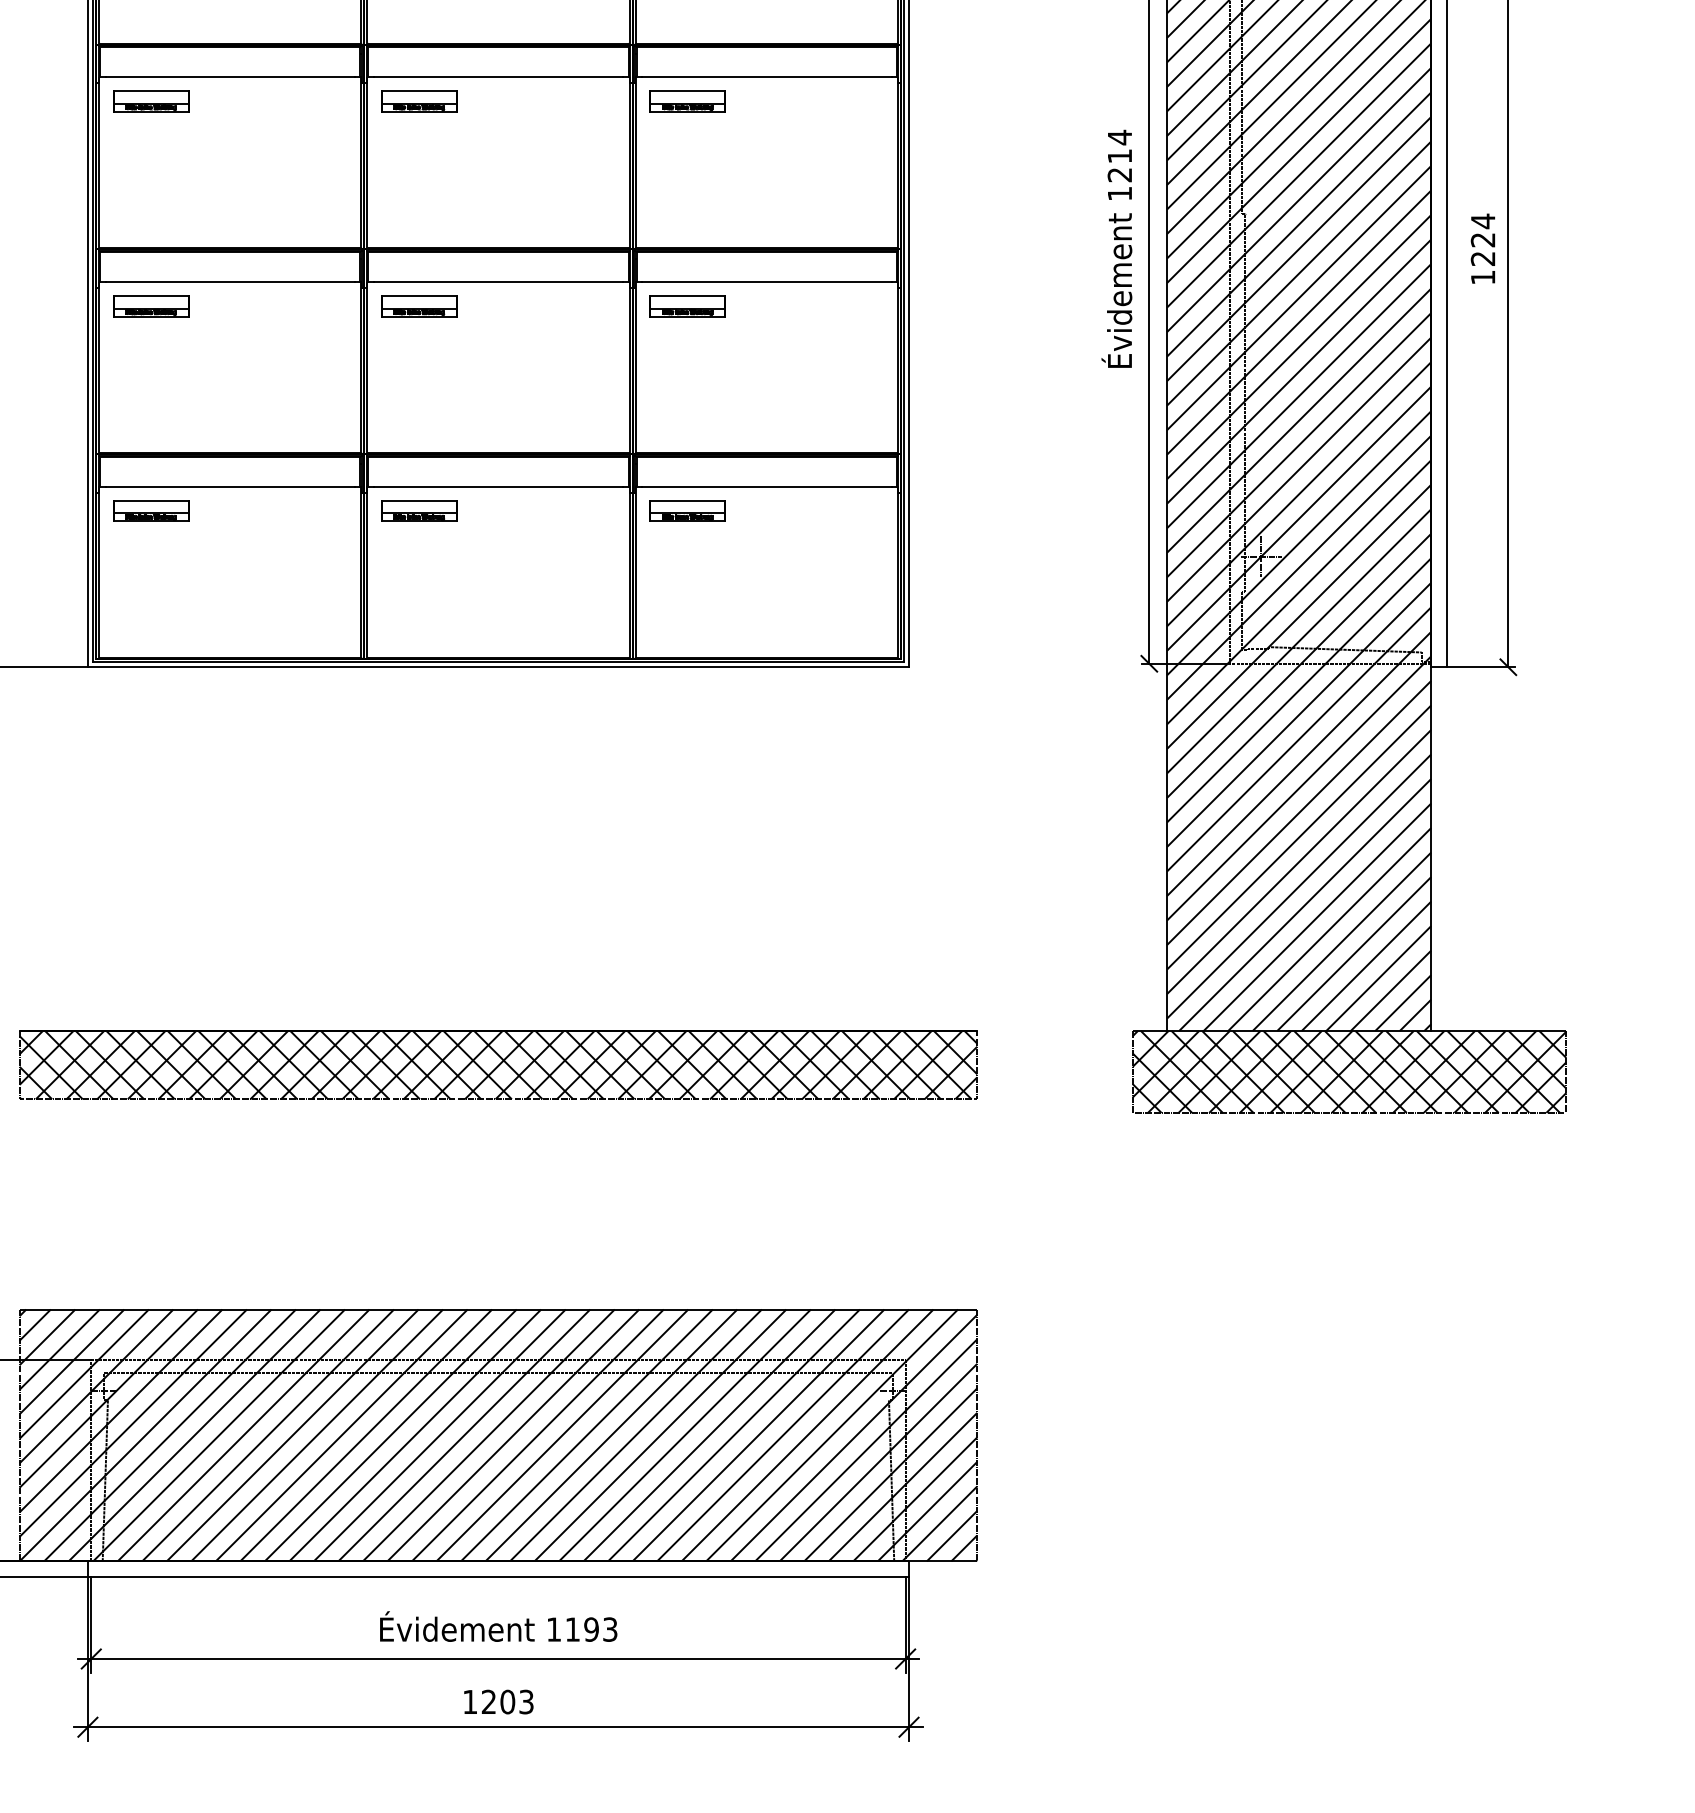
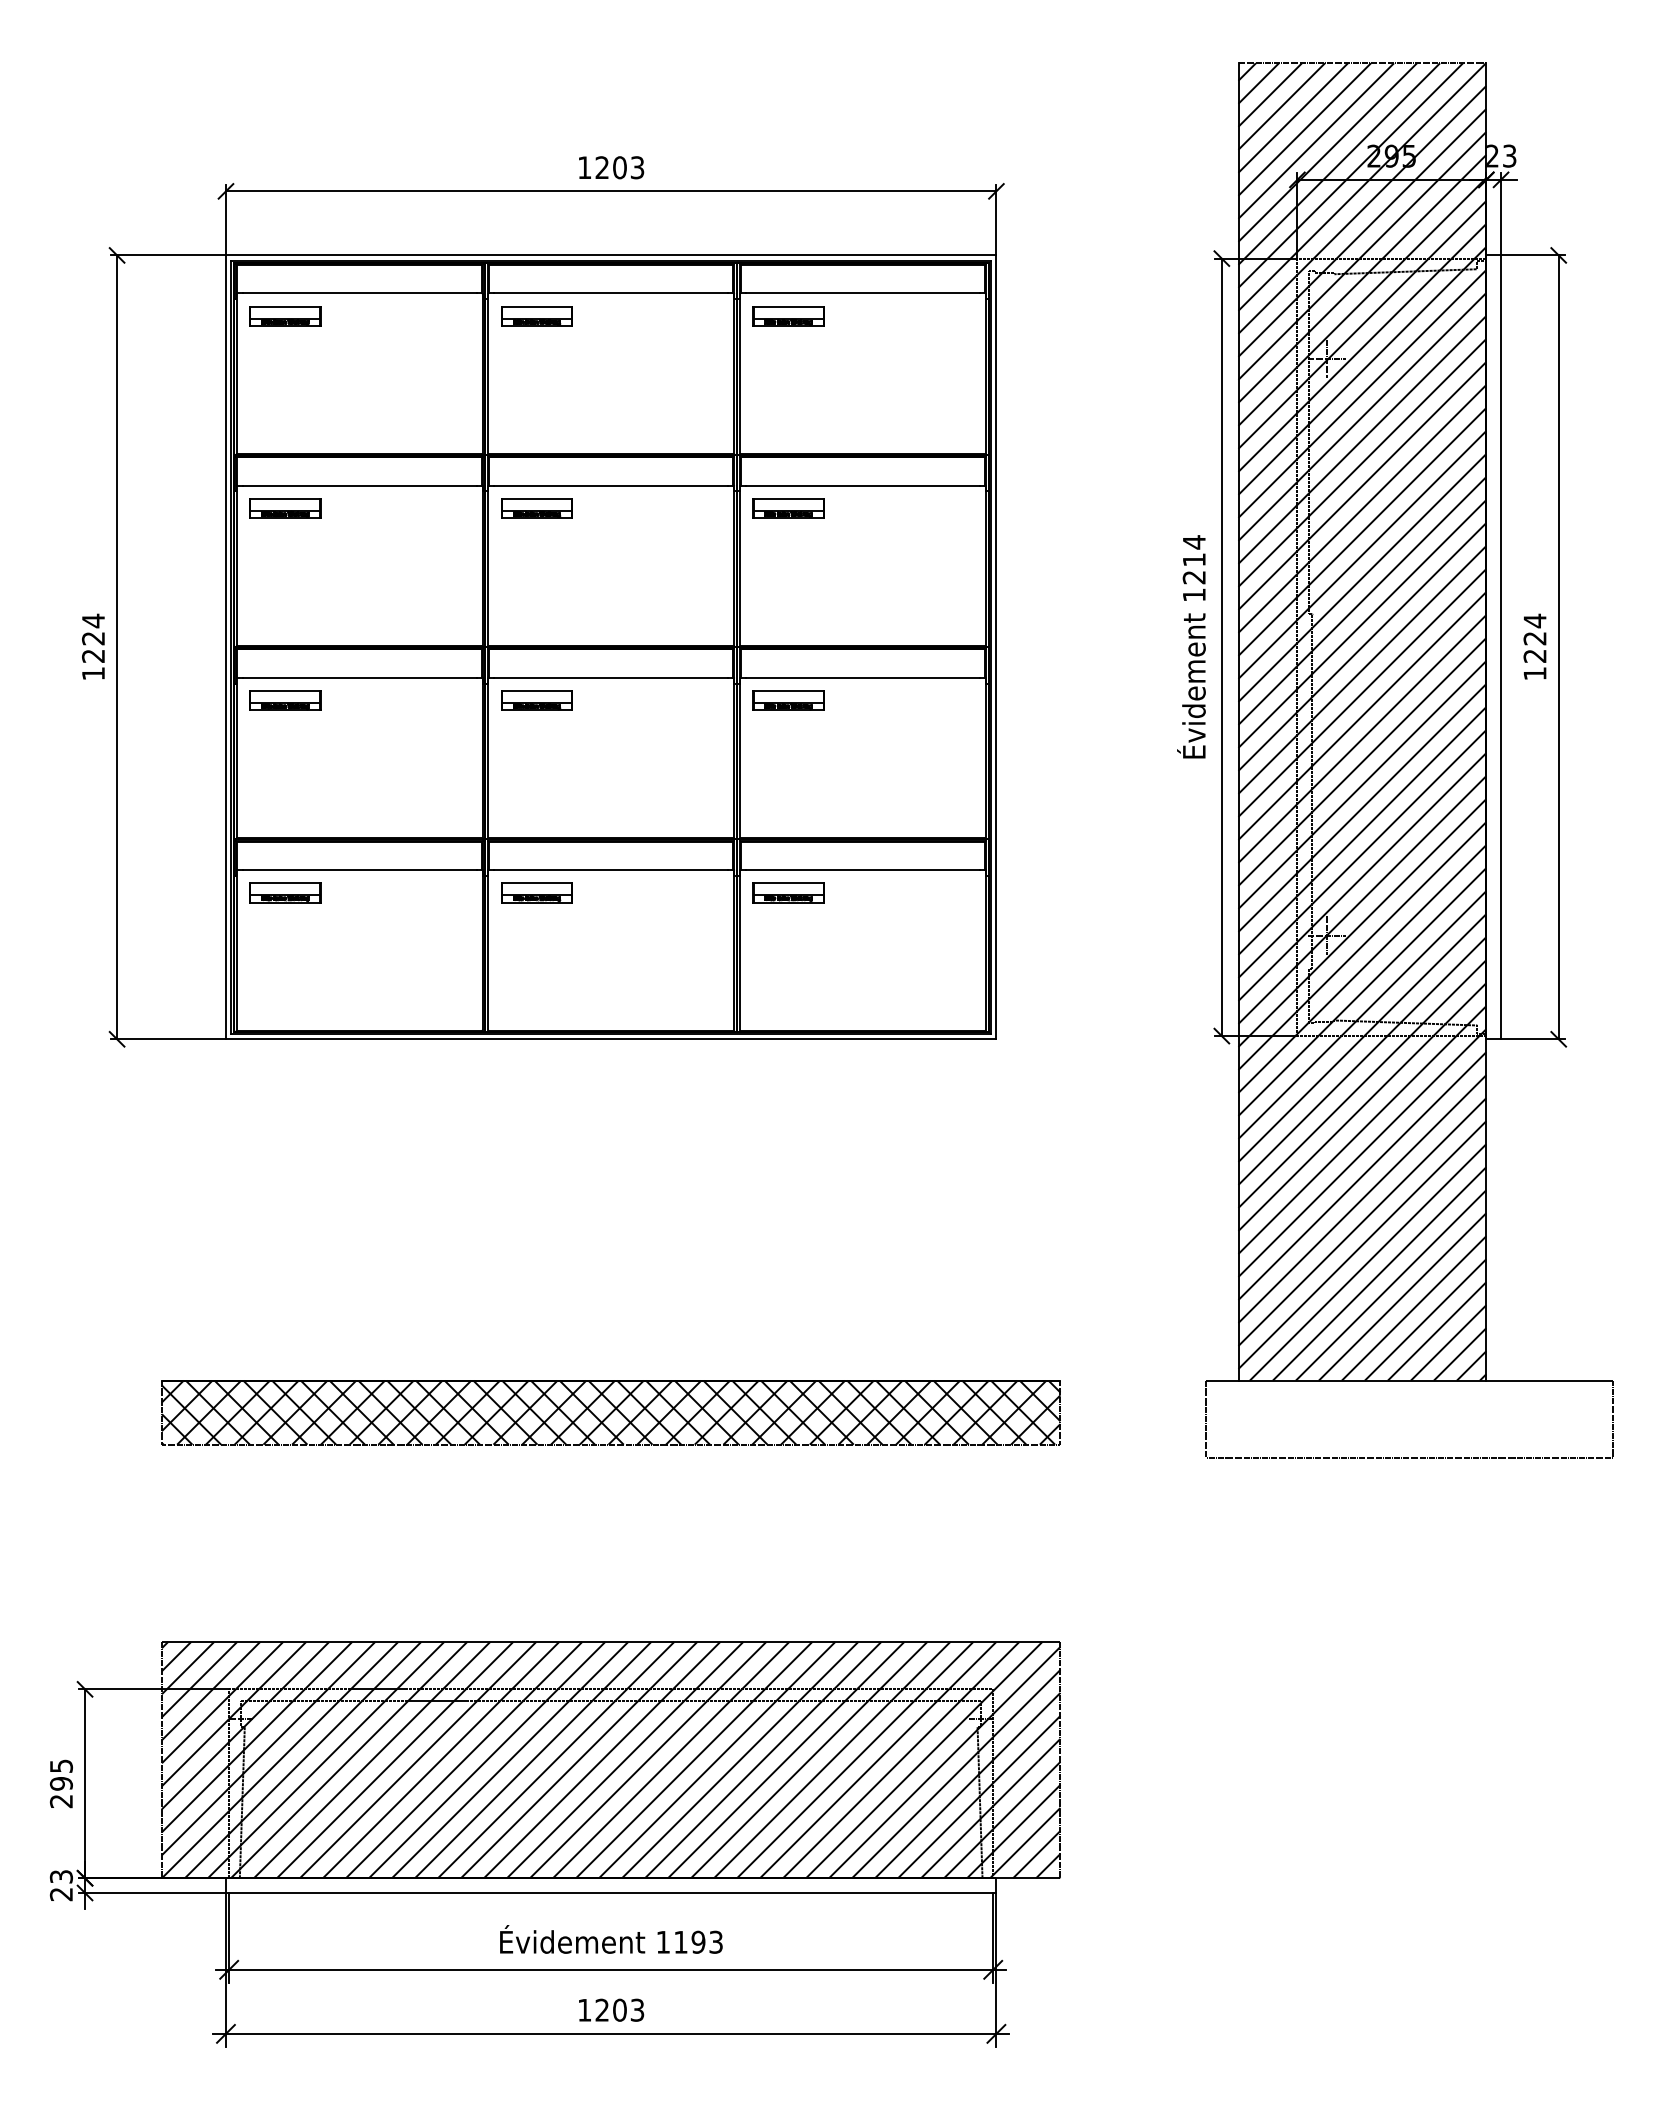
hatch: (1349, 1071) -> (1409, 1418), removed

